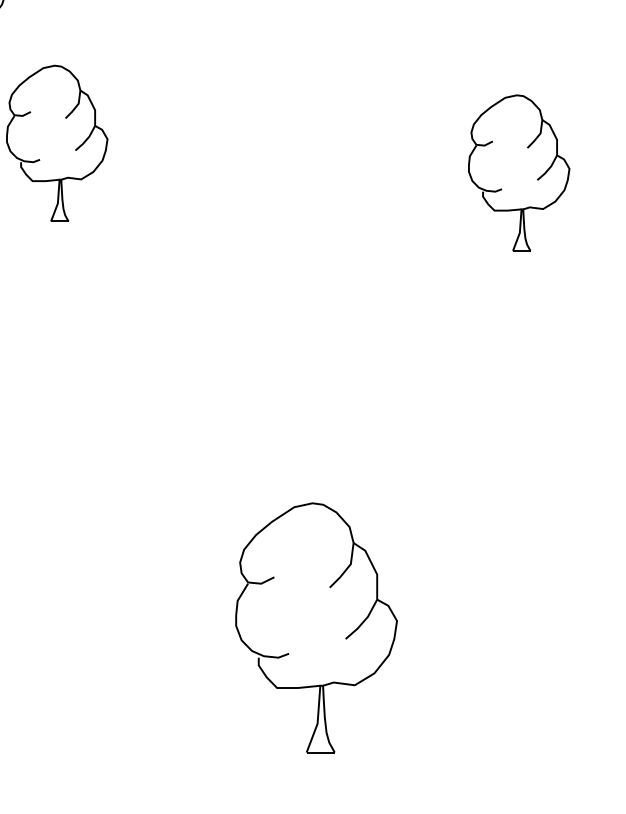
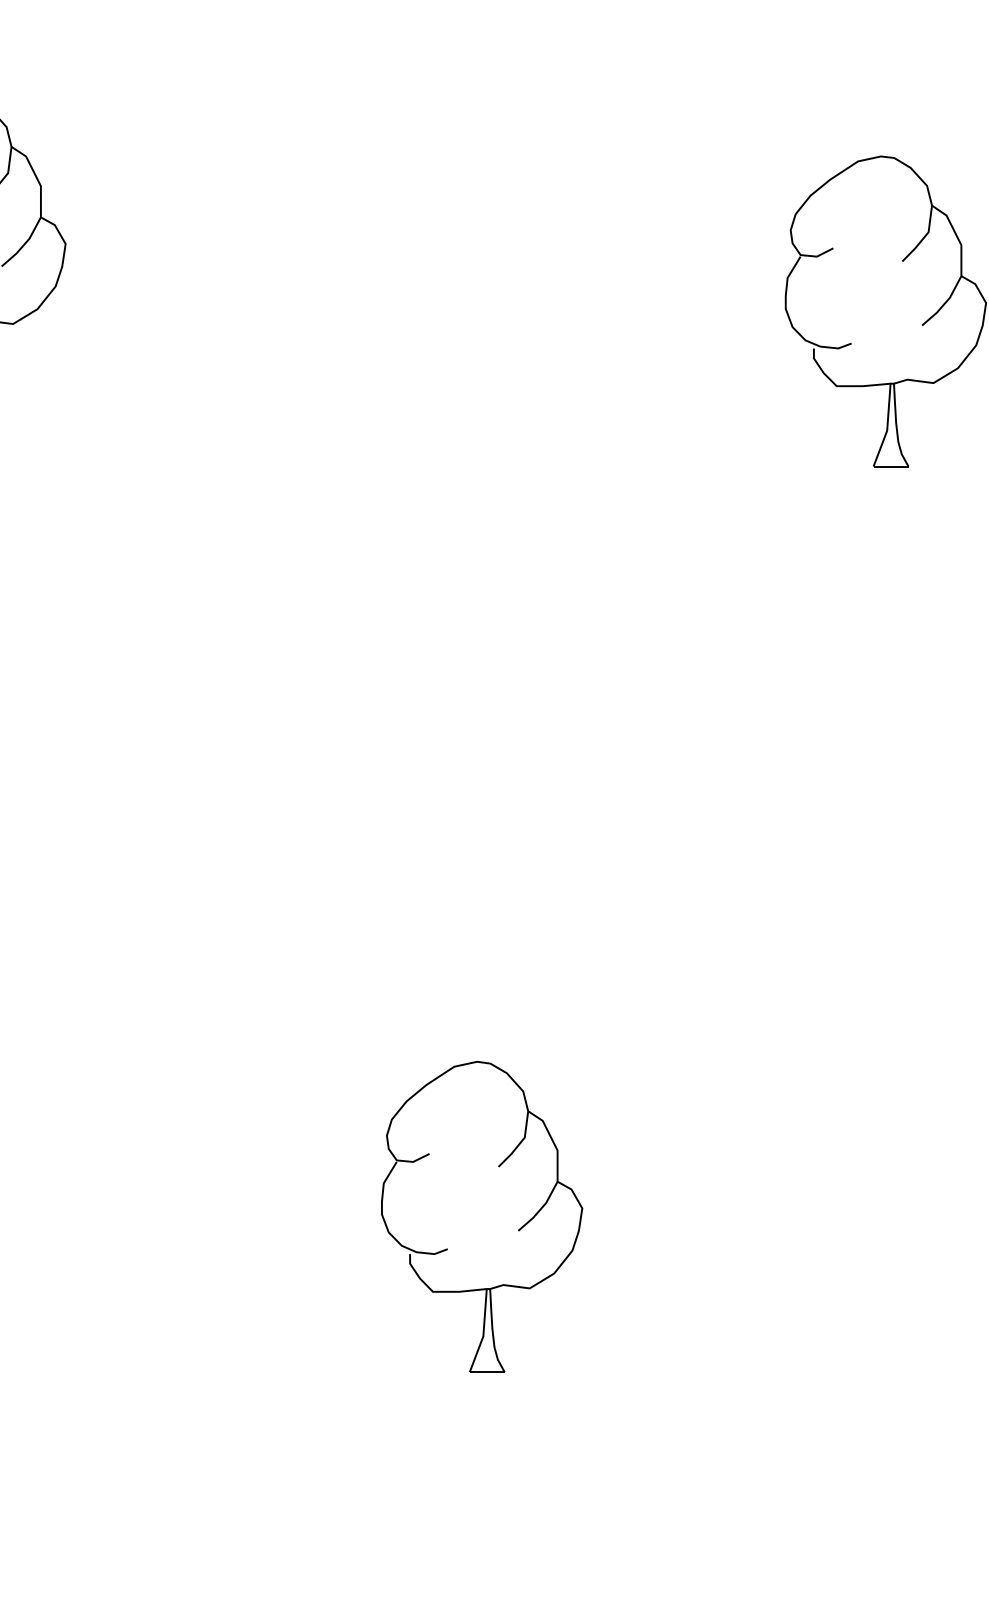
part: (316, 626) -> (482, 1214), size x0.62

